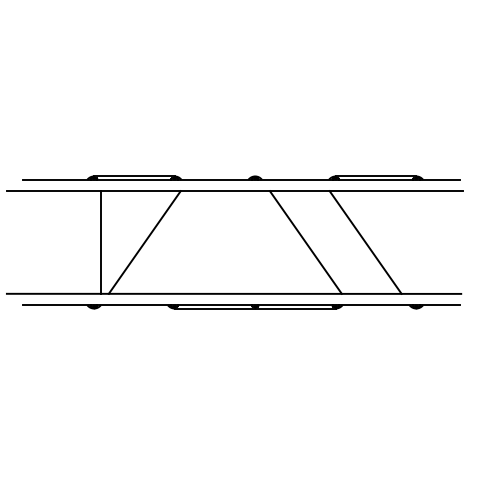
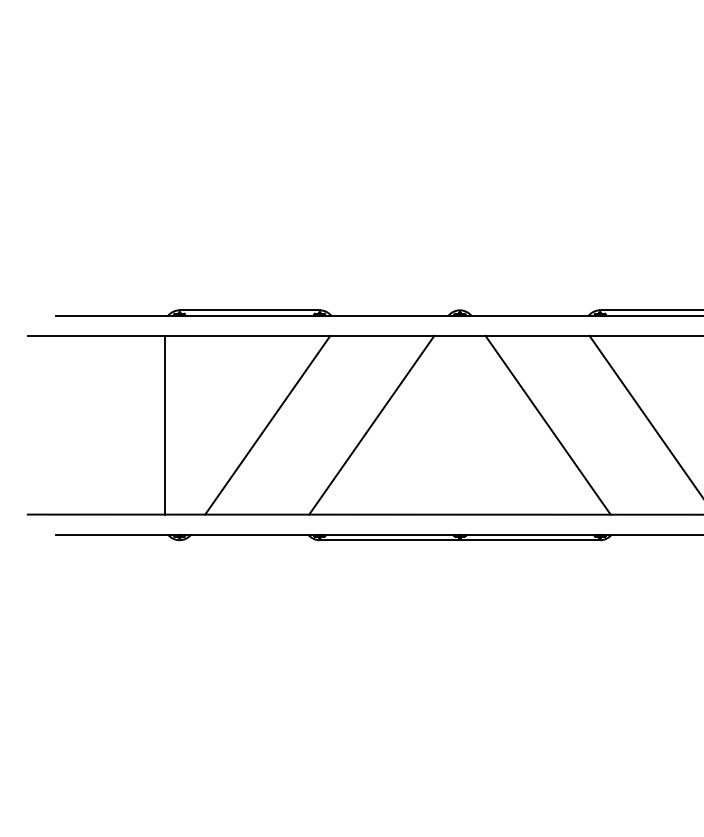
line: (100, 242) -> (164, 425), moved
line: (204, 242) -> (371, 425), added

